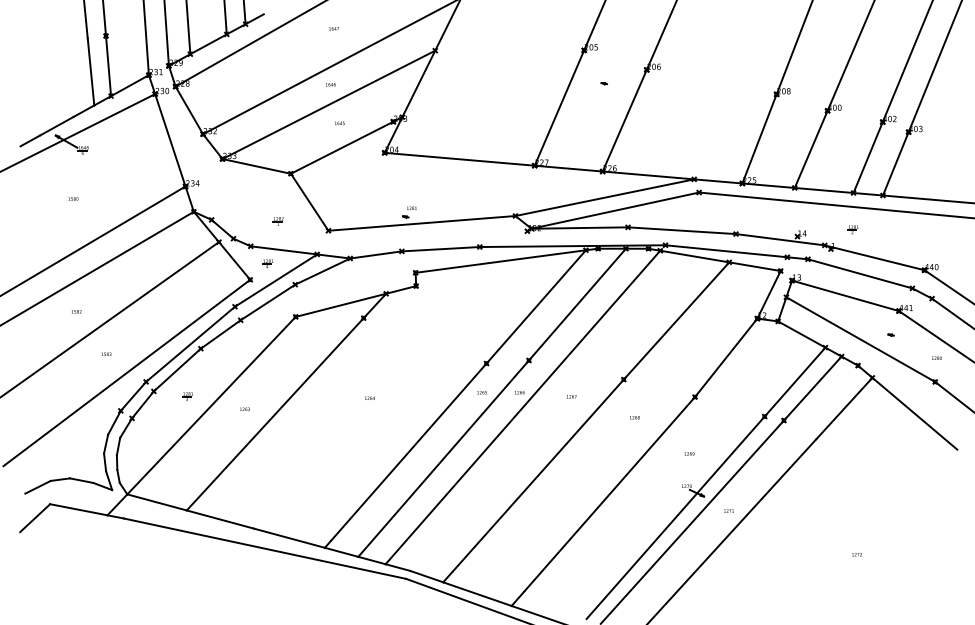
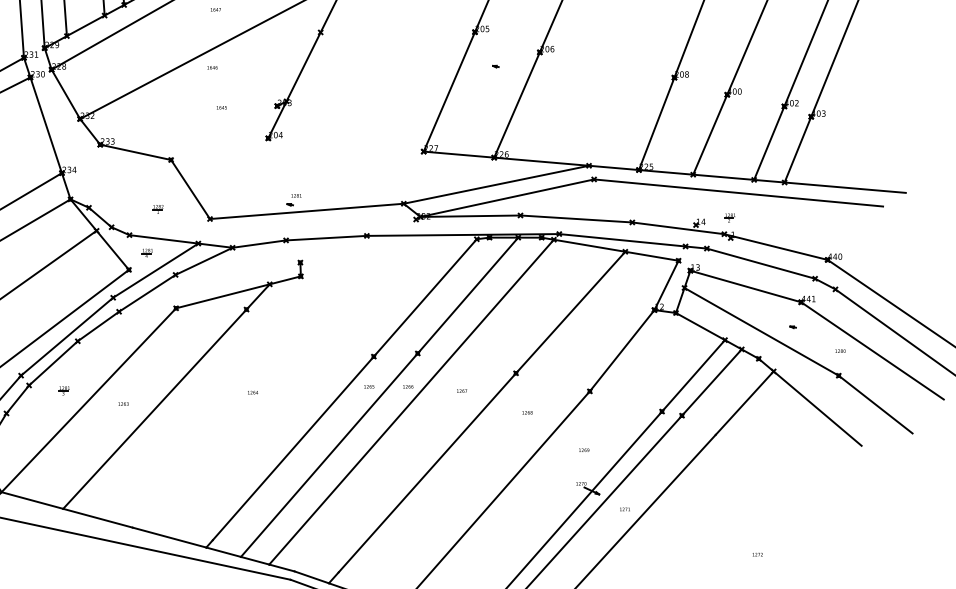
line: (328, 104) -> (210, 88), removed
line: (341, 147) -> (223, 132), removed
line: (459, 158) -> (345, 144), removed
part: (852, 229) -> (729, 217), moved
line: (500, 261) -> (388, 250), removed

